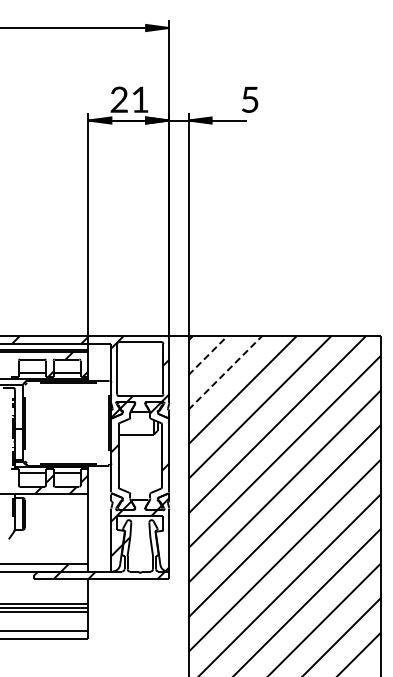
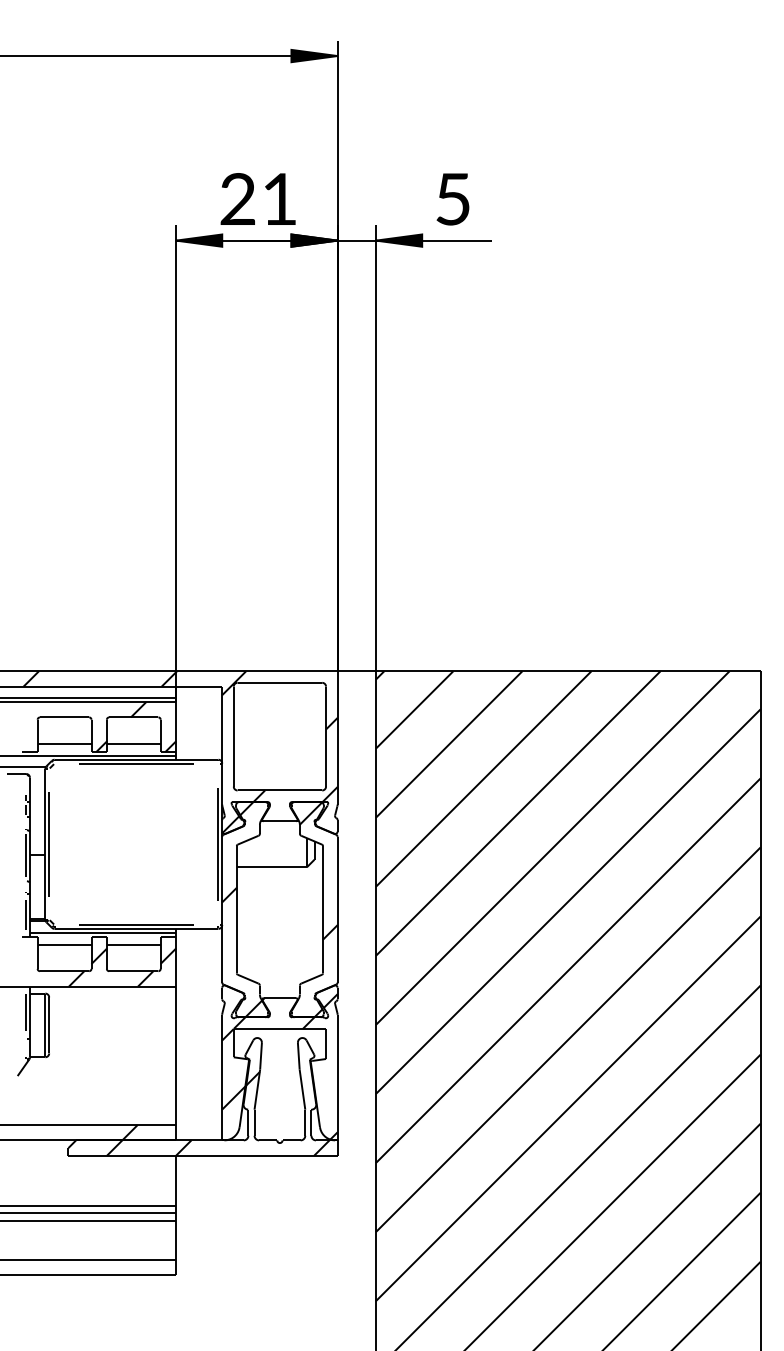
text: (250, 99) -> (453, 198), moved
line: (208, 355) -> (415, 709), dashed -> solid
line: (225, 373) -> (449, 745), dashed -> solid

